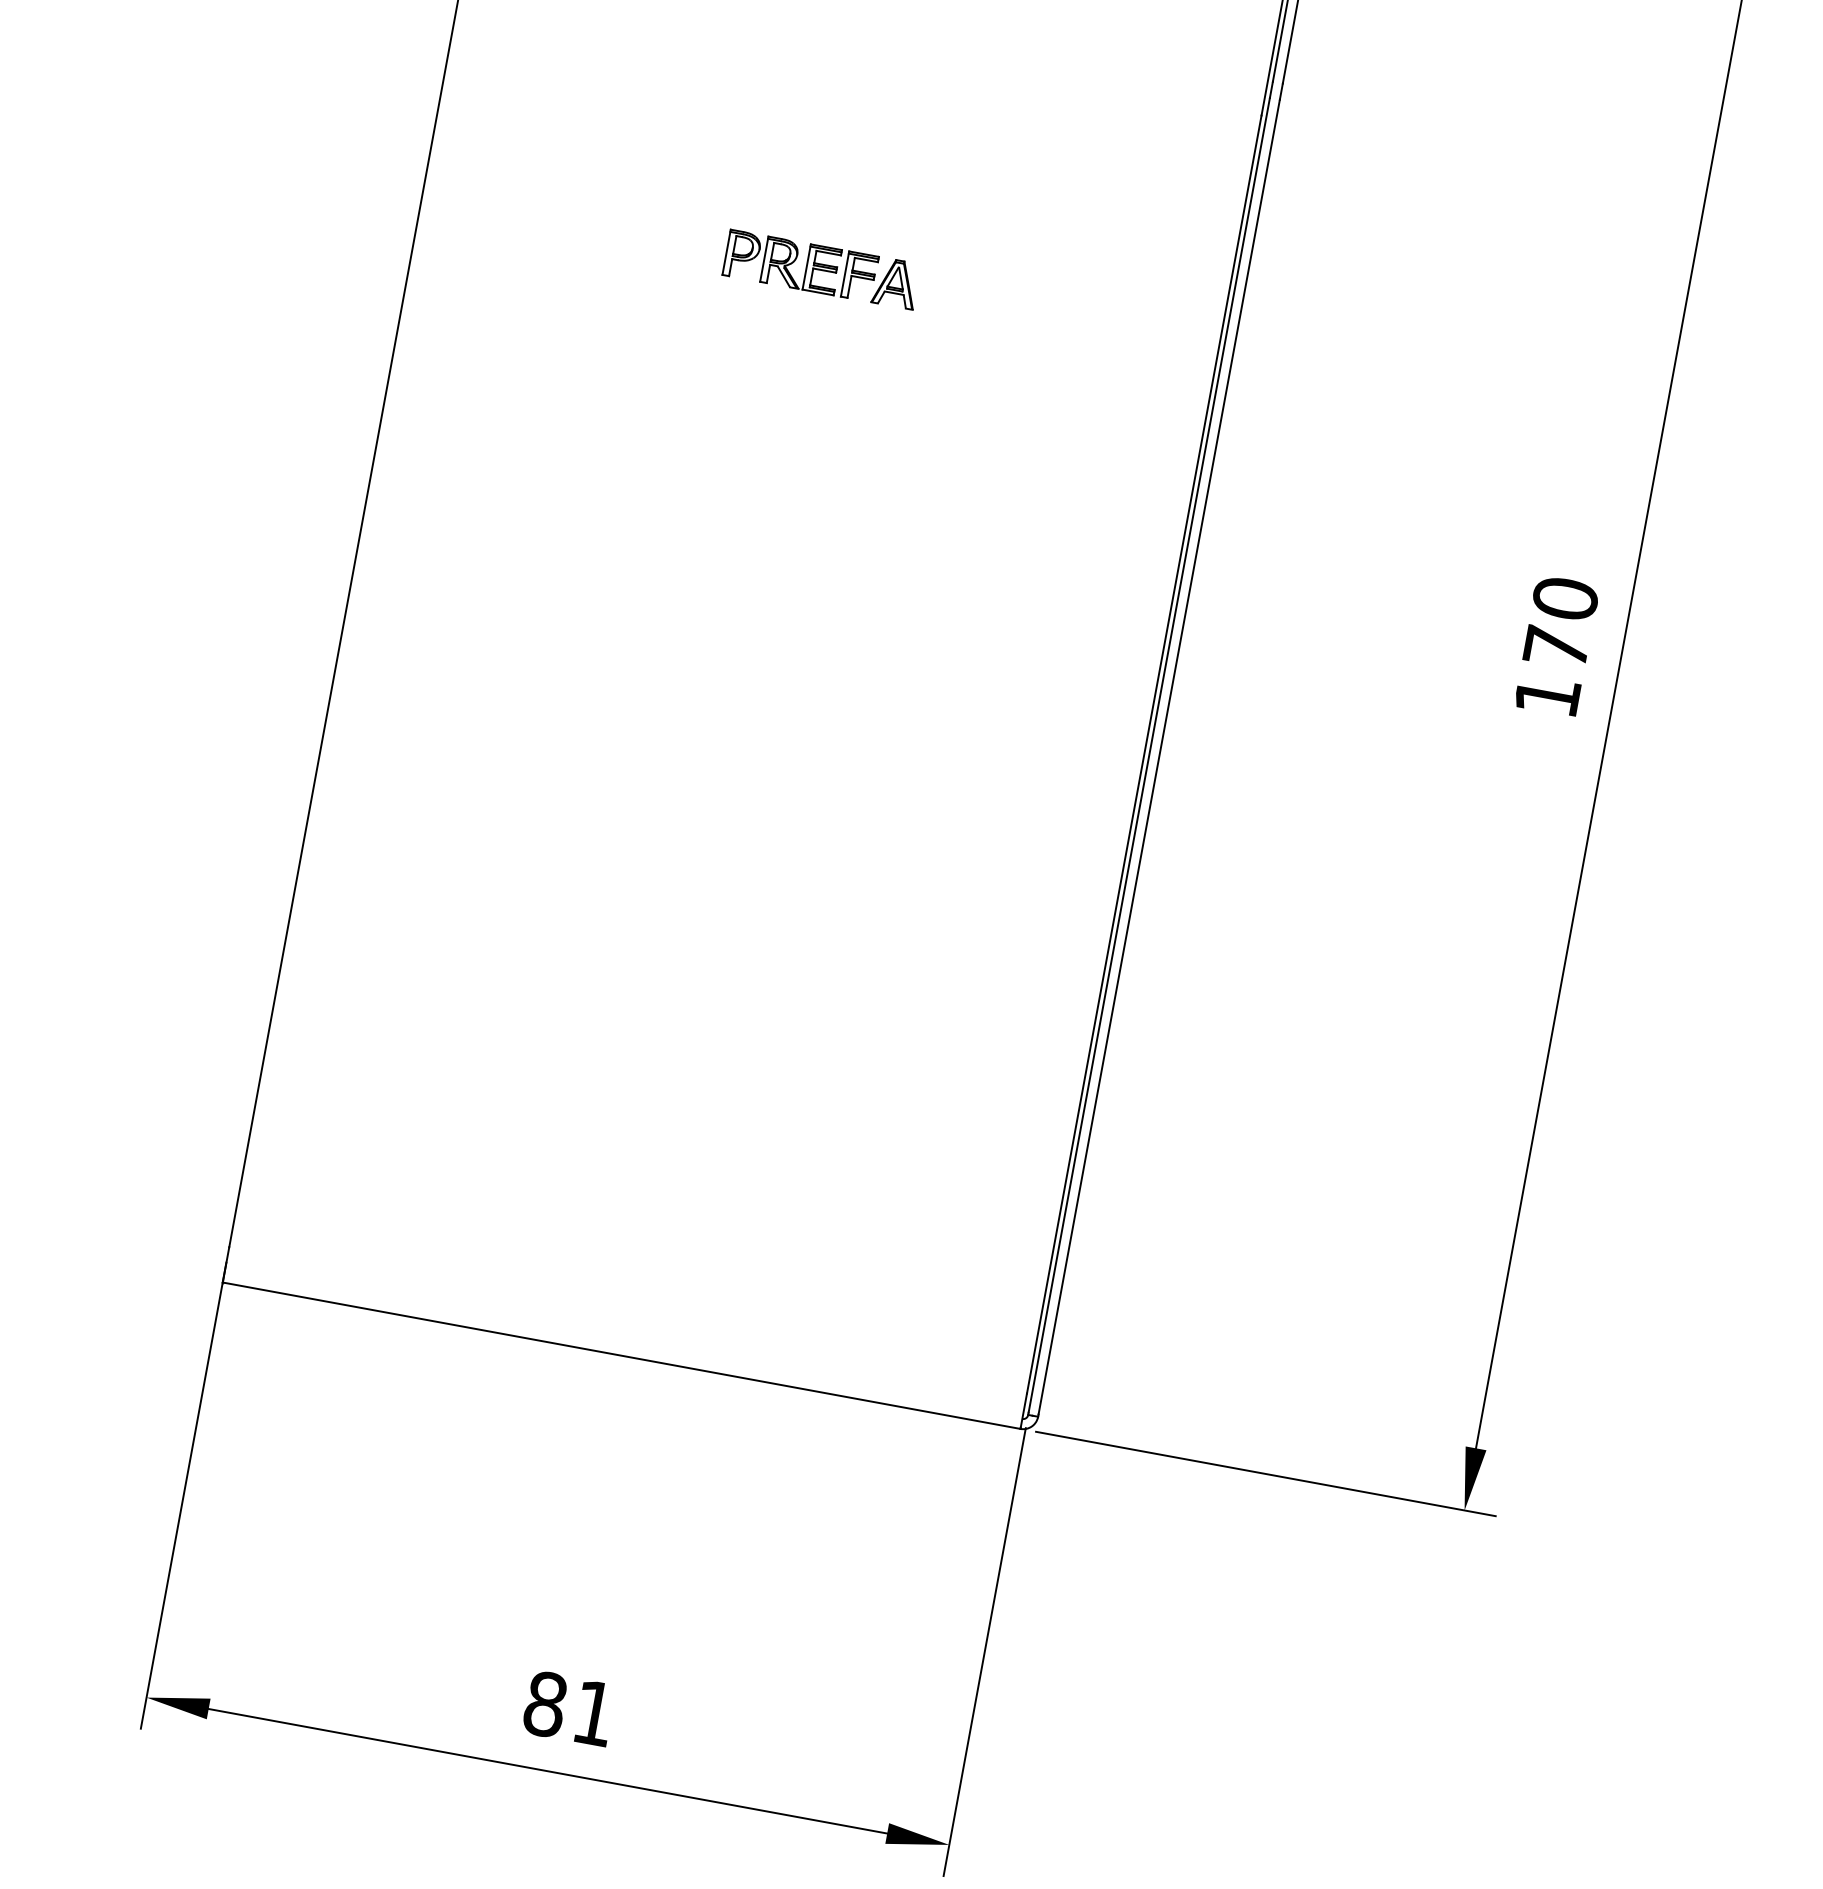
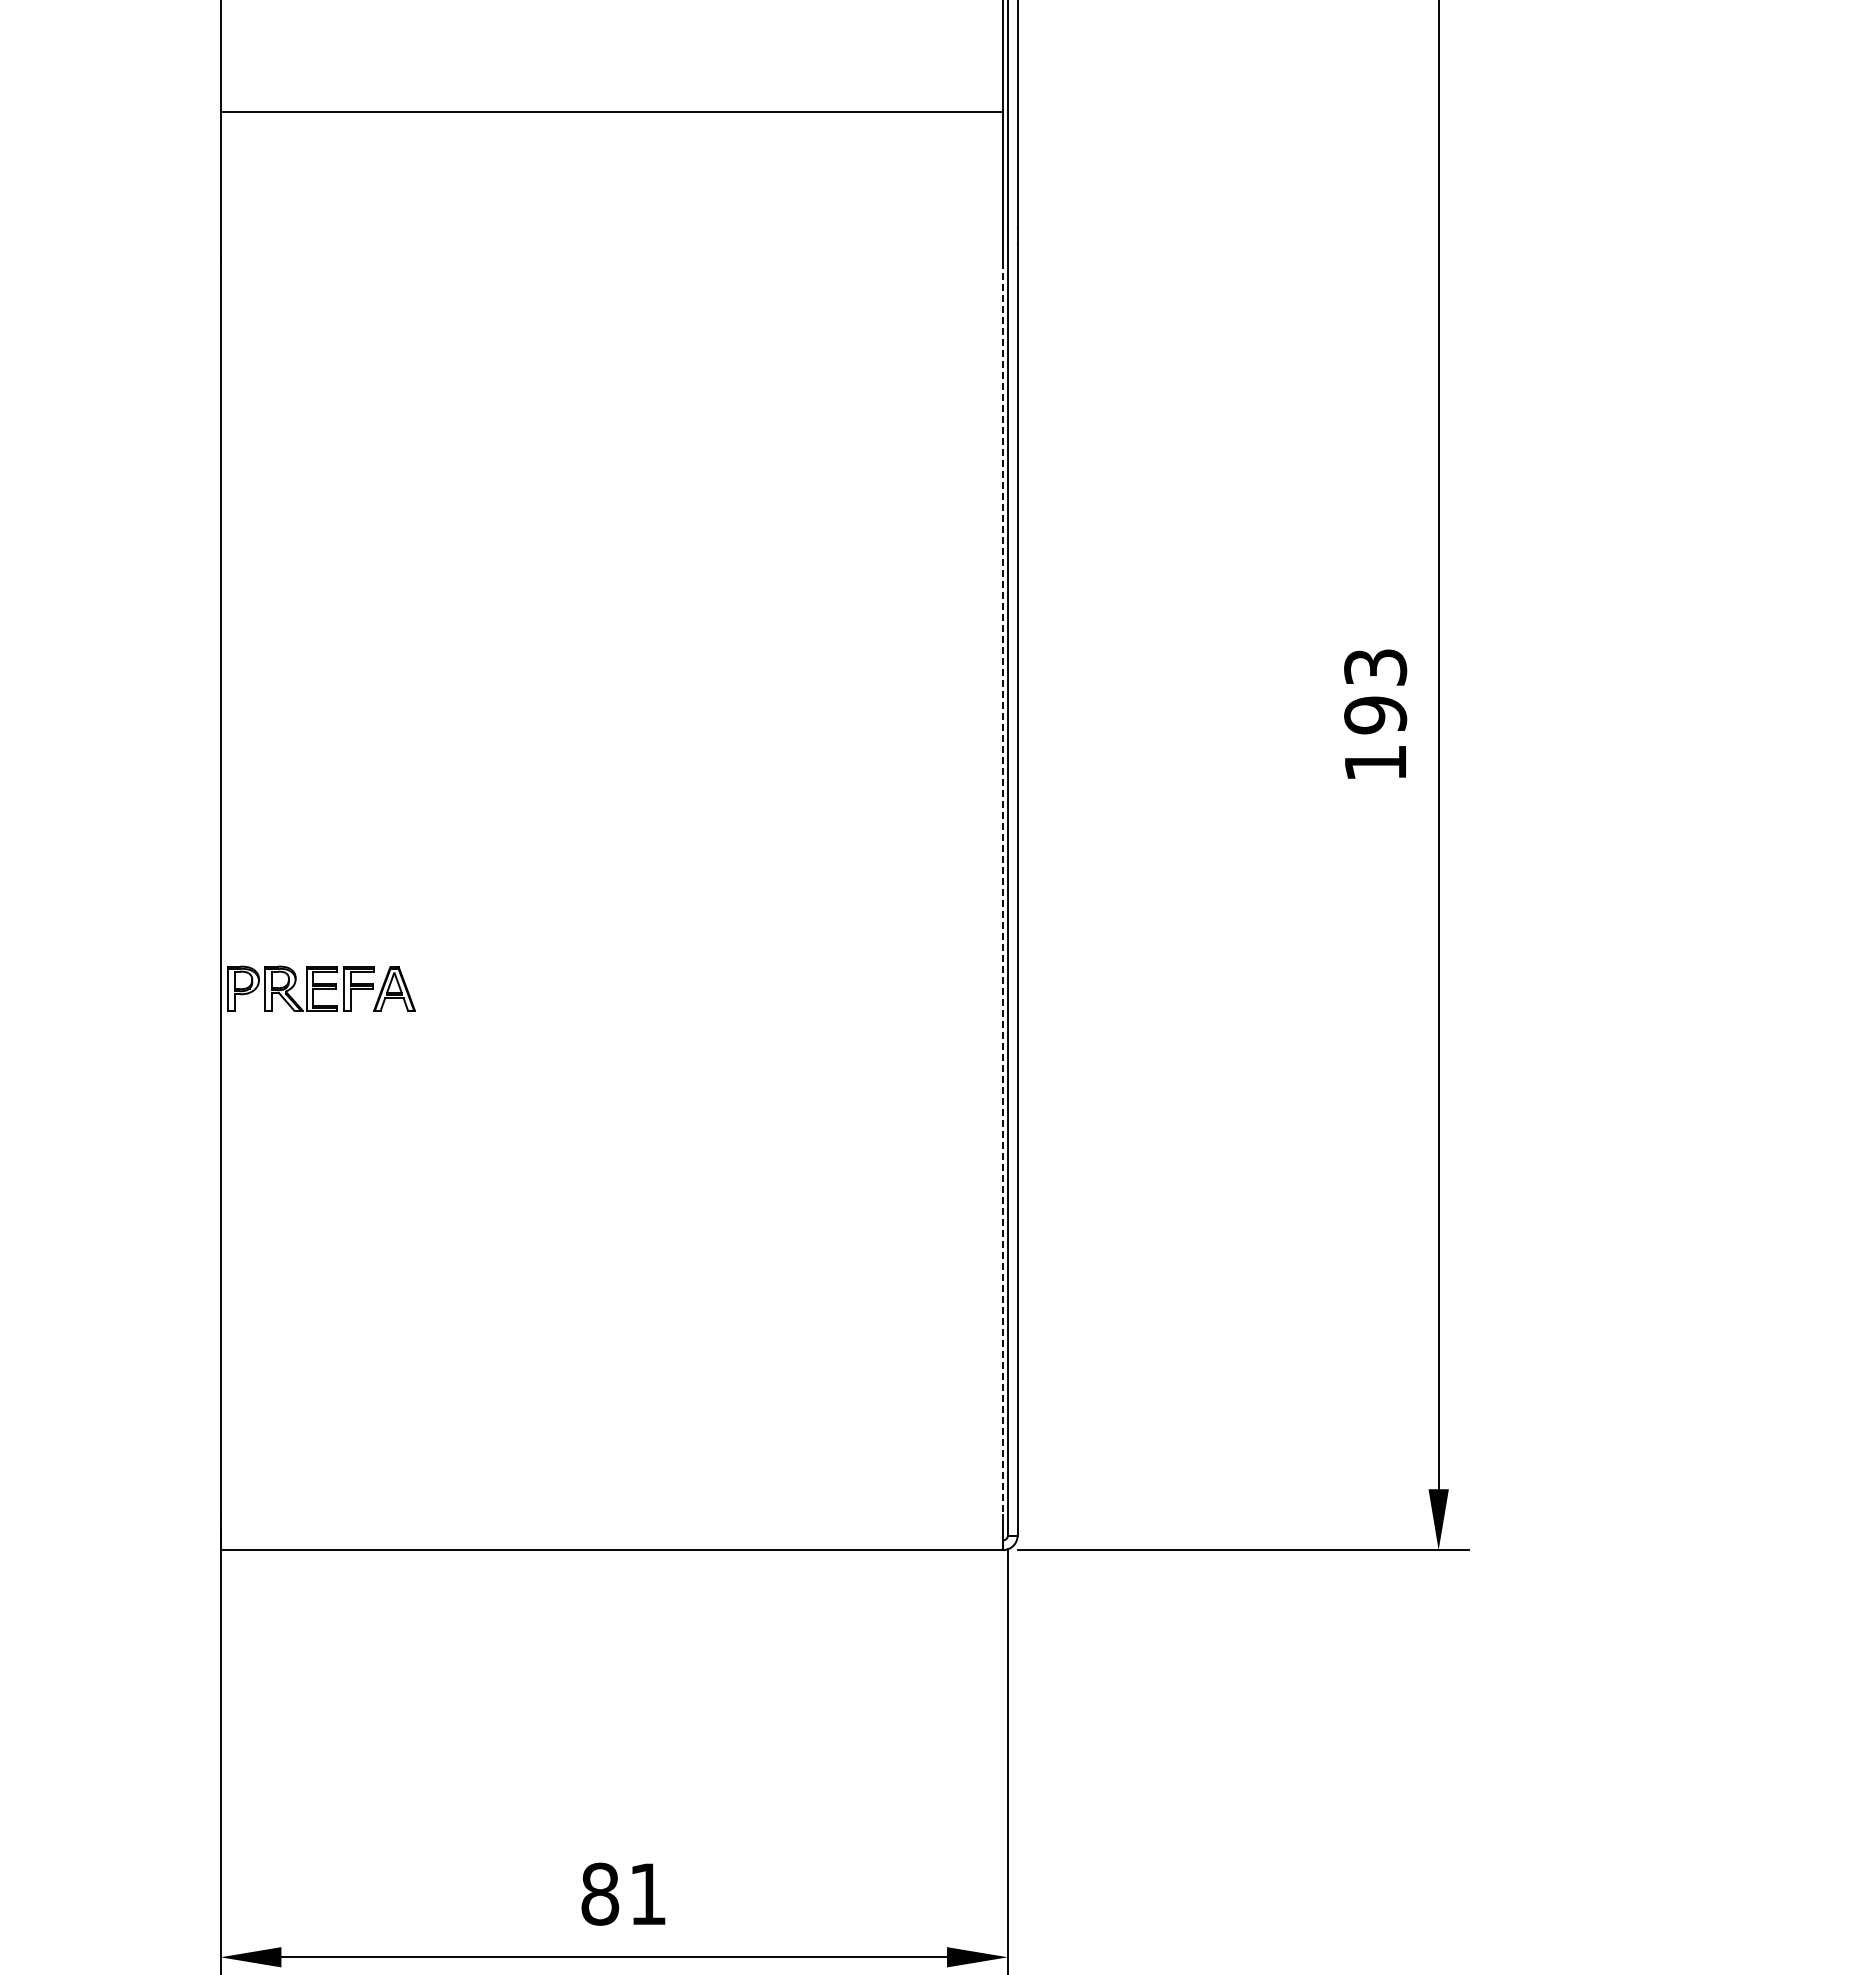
part: (821, 269) -> (321, 988), moved
text: (1560, 623) -> (1375, 691), 170 -> 193
line: (1144, 754) -> (1003, 888), solid -> dashed

